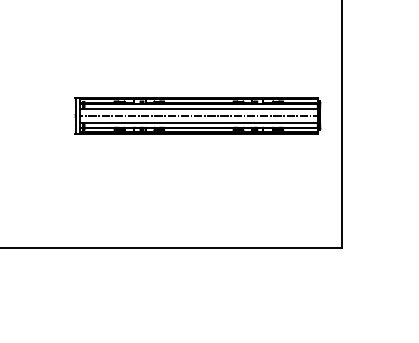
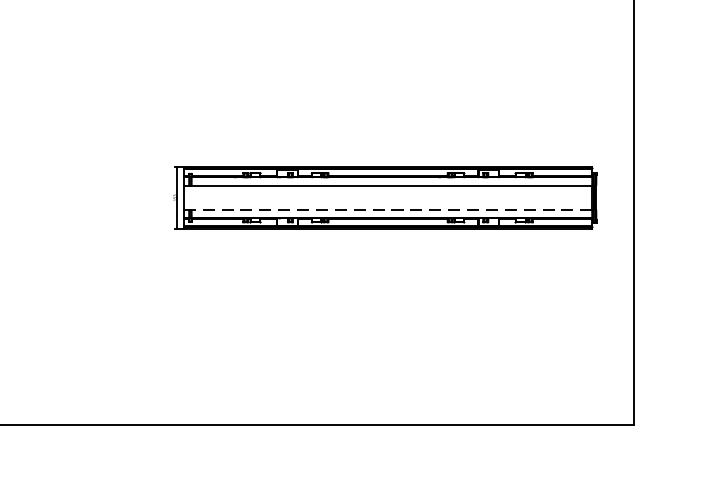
line: (199, 115) -> (389, 197), removed
line: (198, 122) -> (387, 209), solid -> dashed

